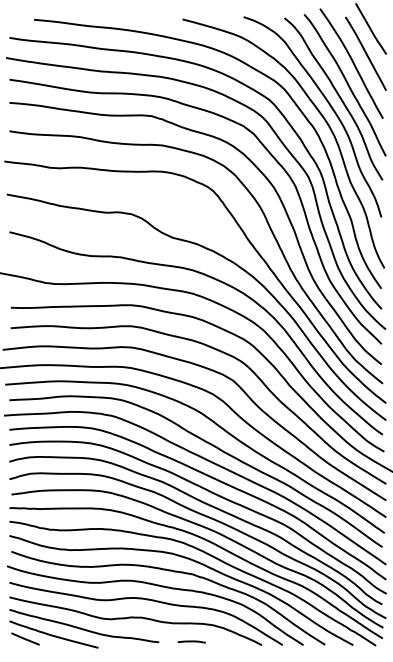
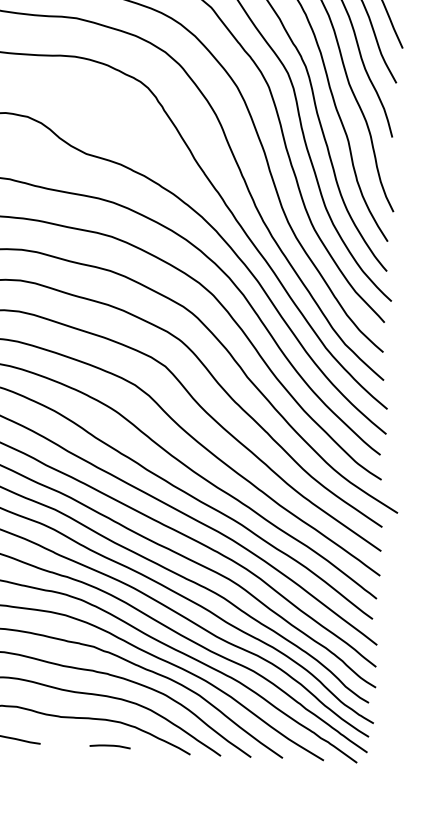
line: (191, 641) -> (109, 745), moved

